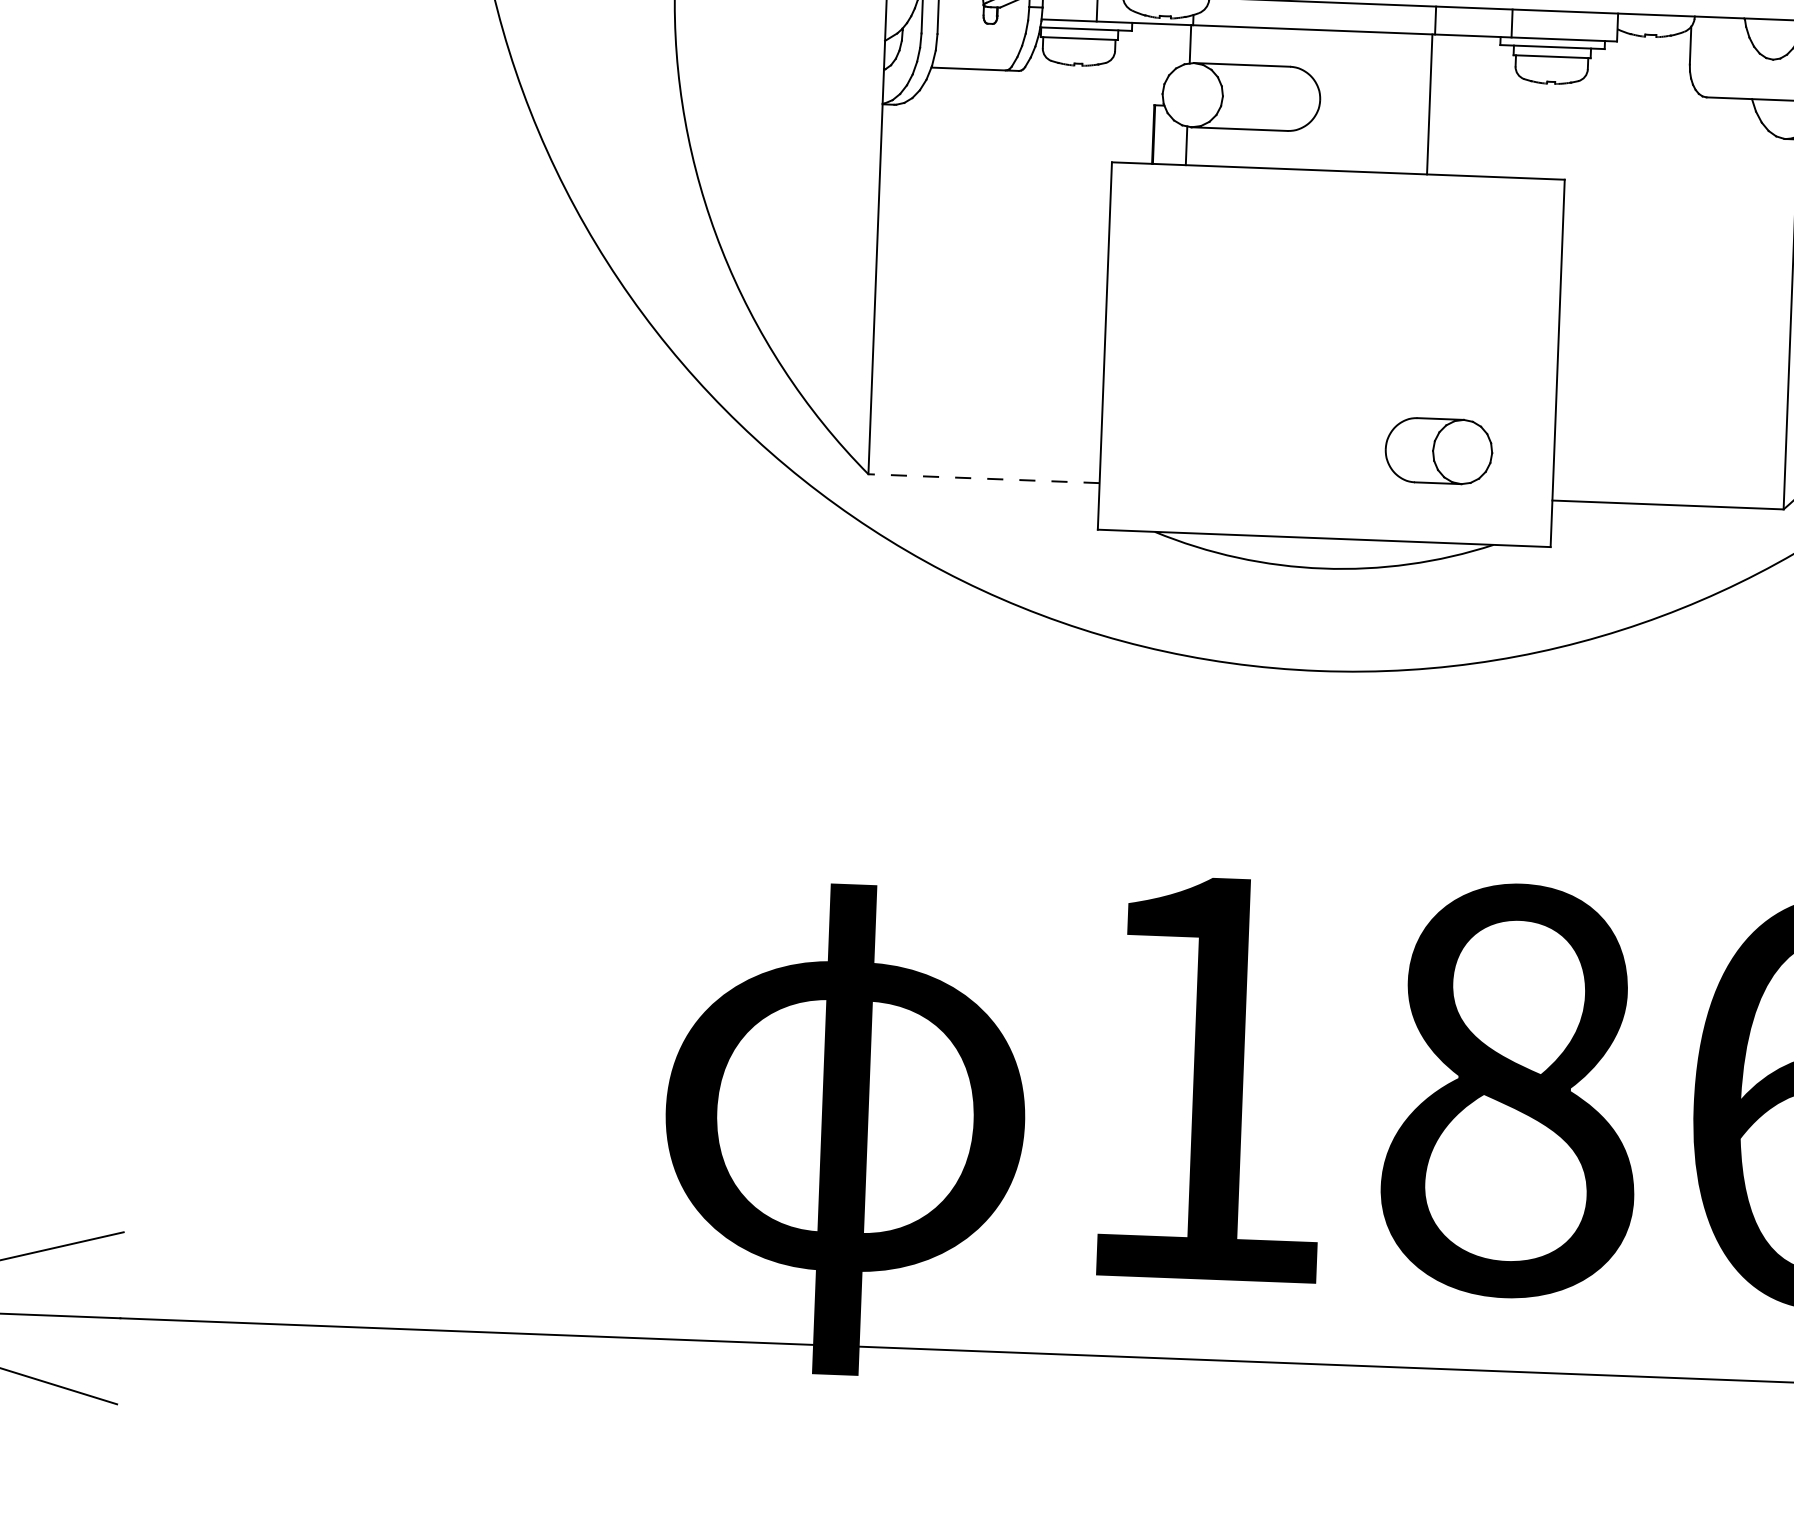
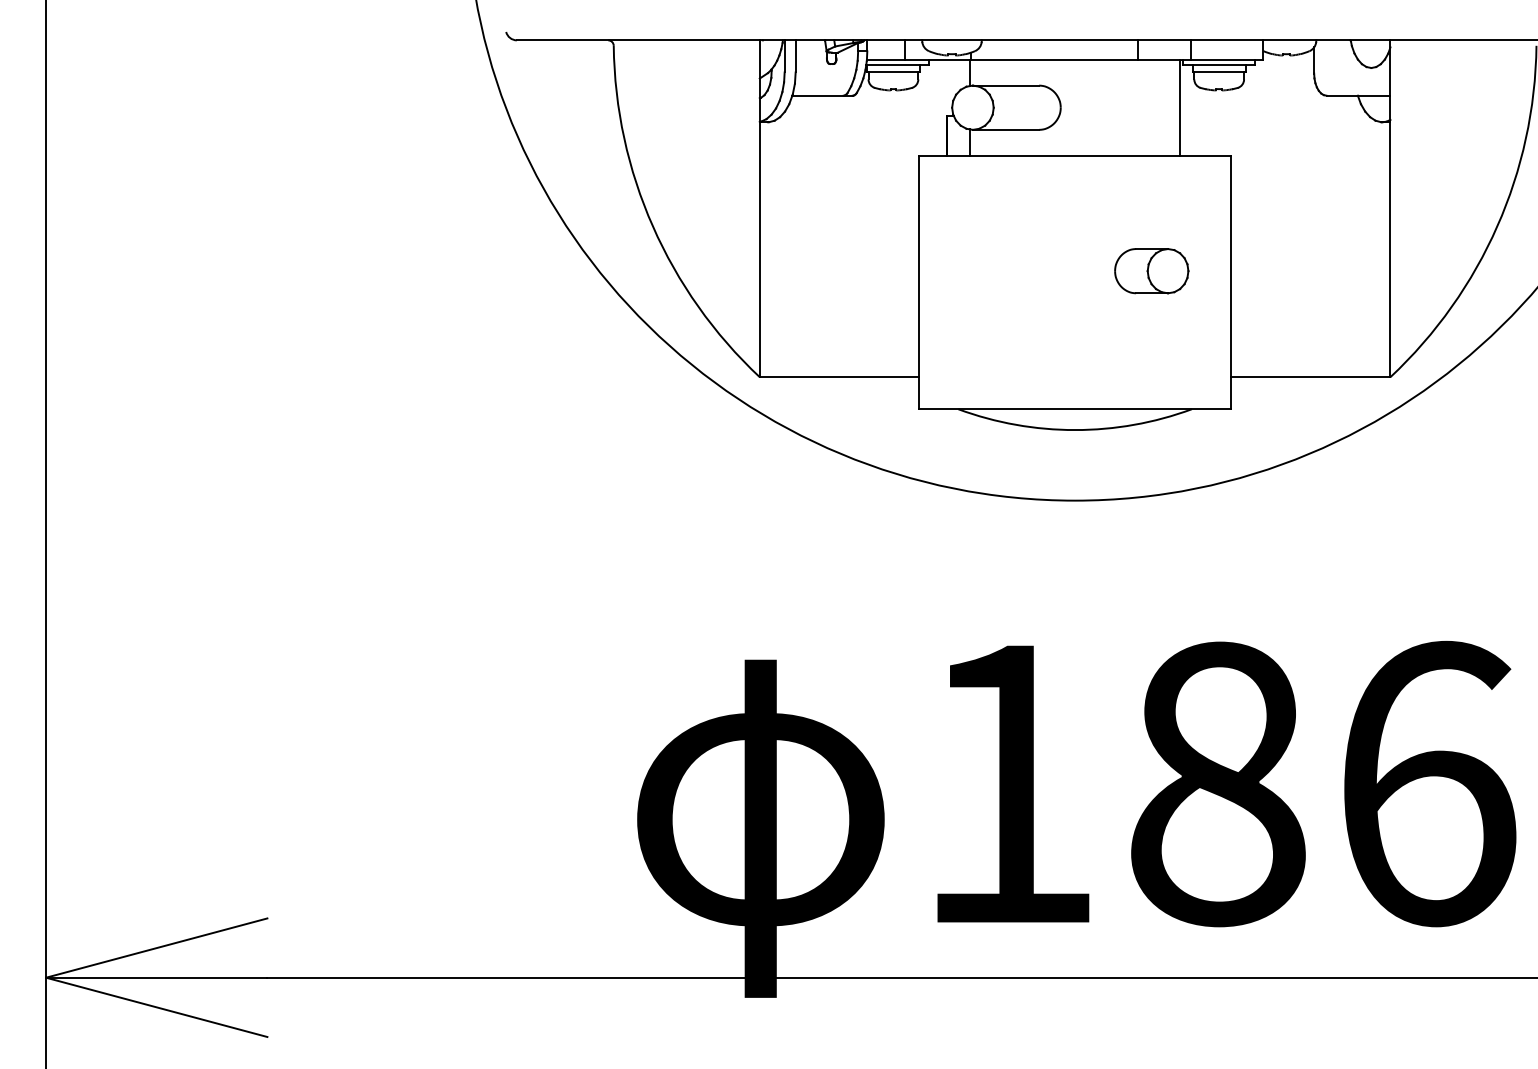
line: (1430, 103) -> (1180, 107), moved
part: (1438, 451) -> (1151, 271), moved
line: (984, 479) -> (839, 377), dashed -> solid

